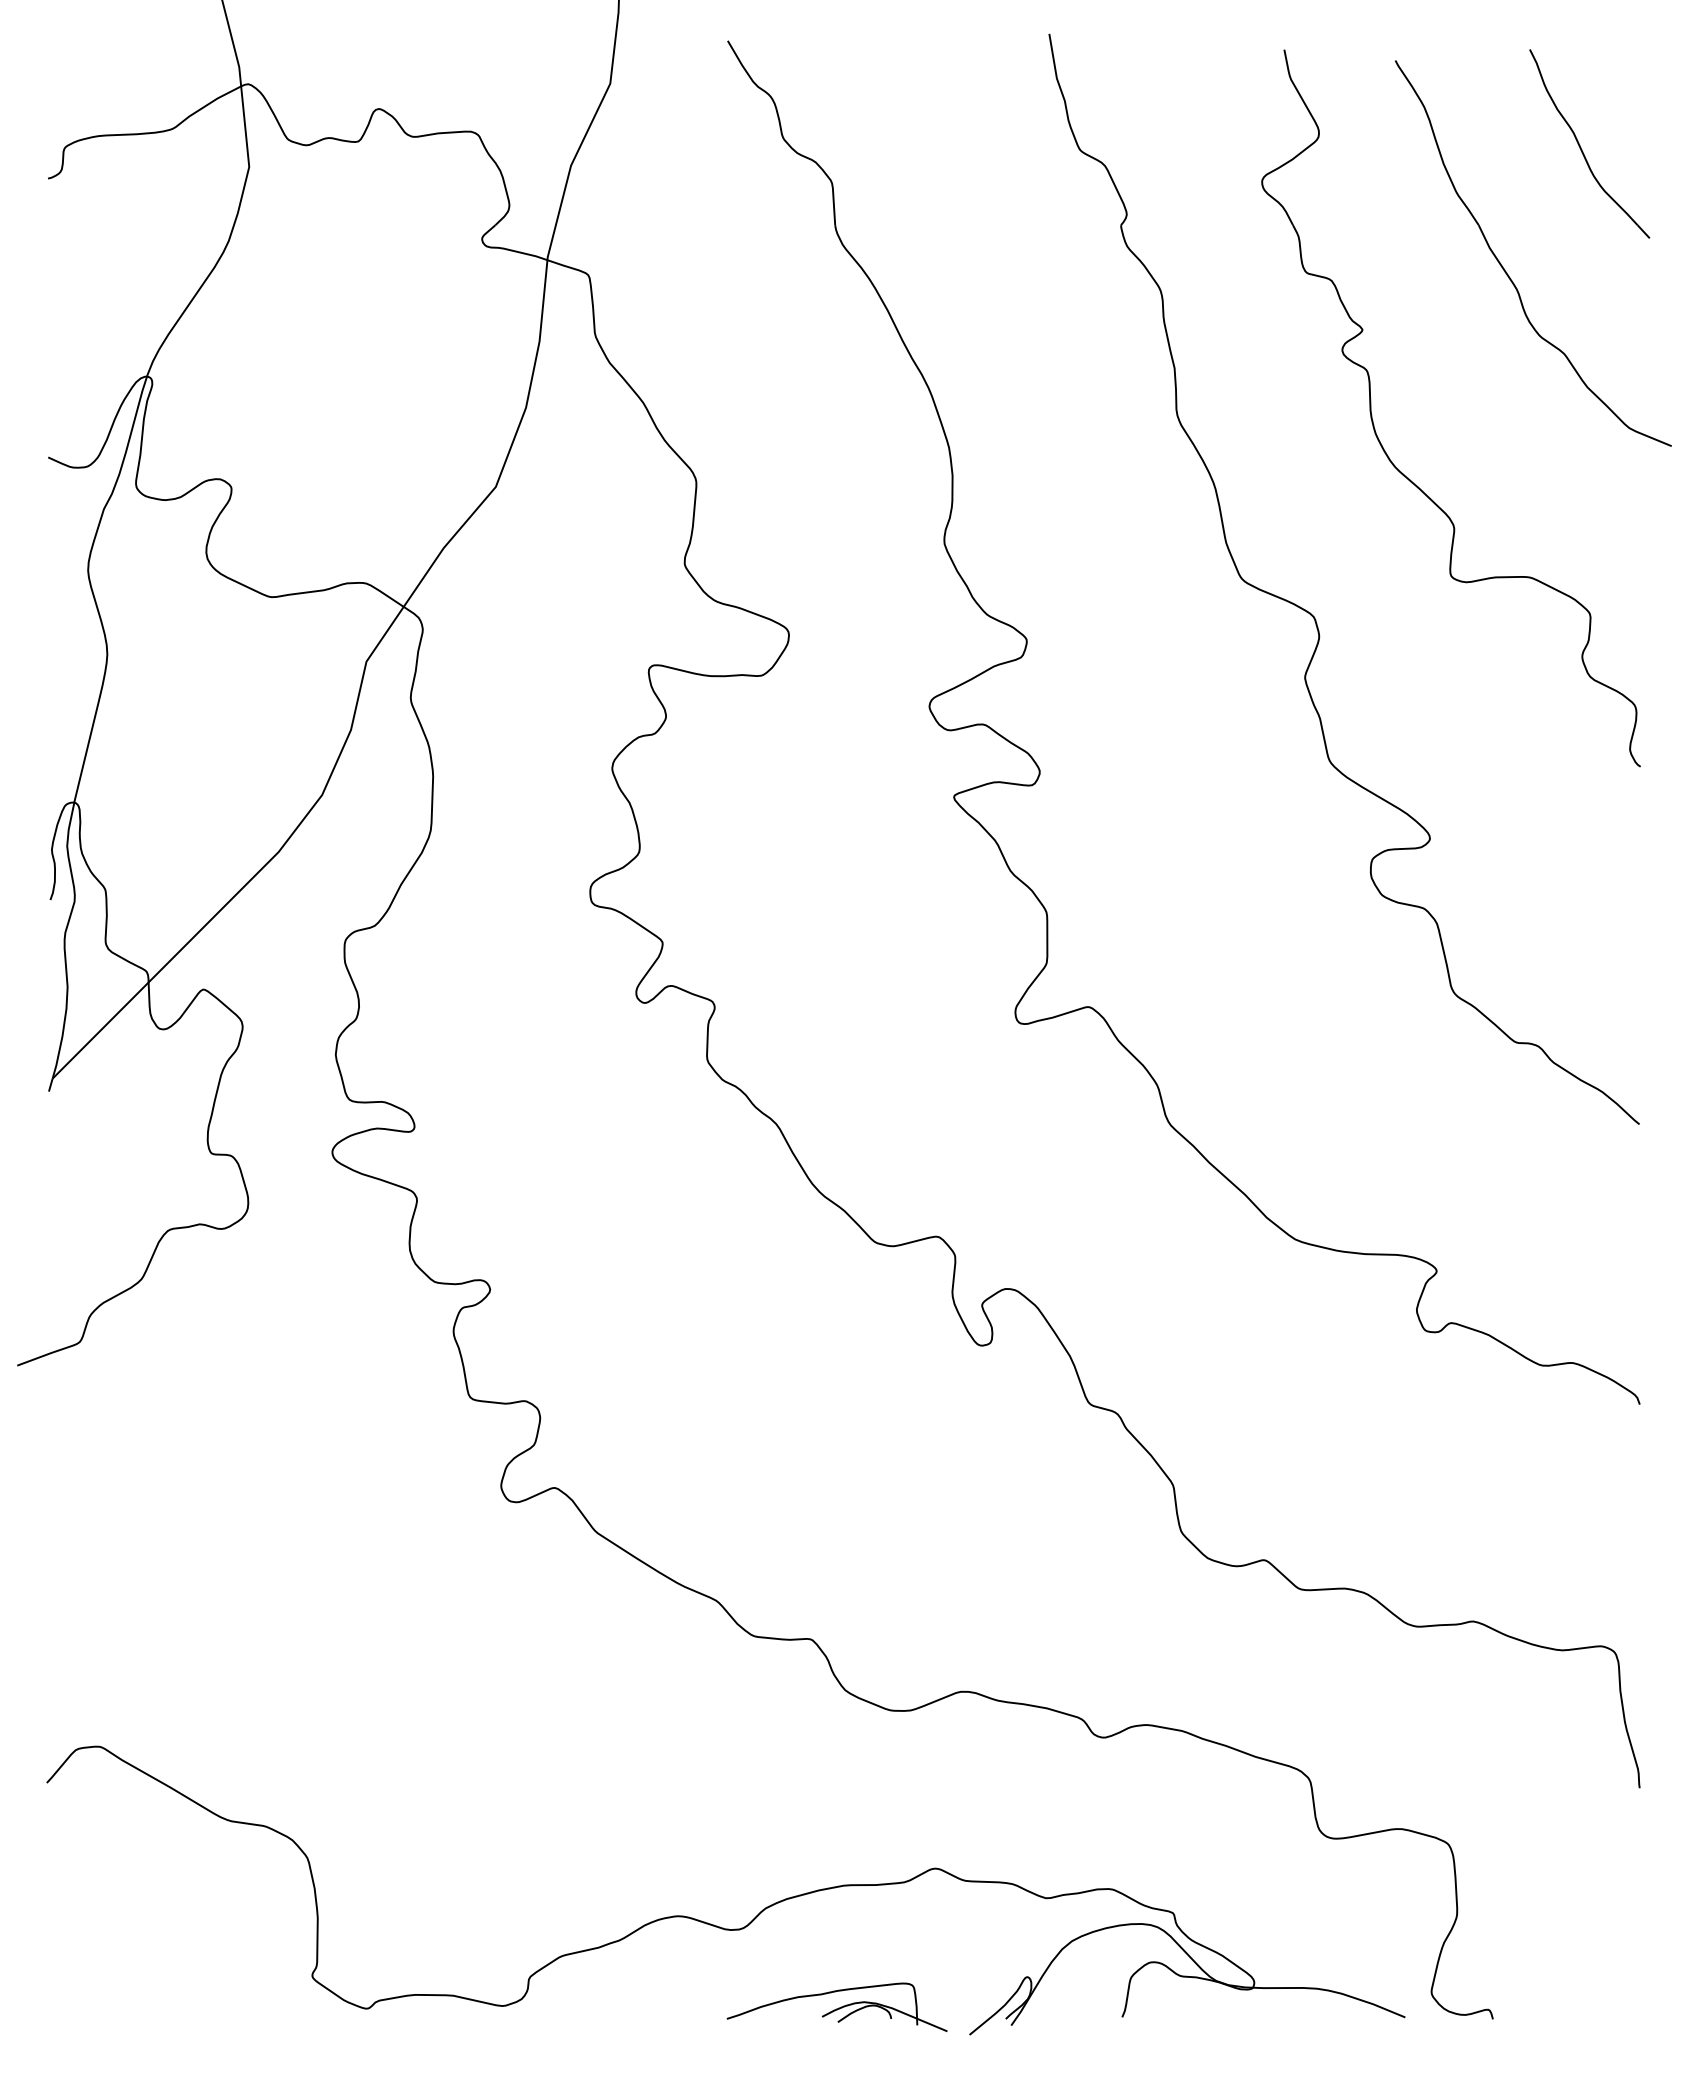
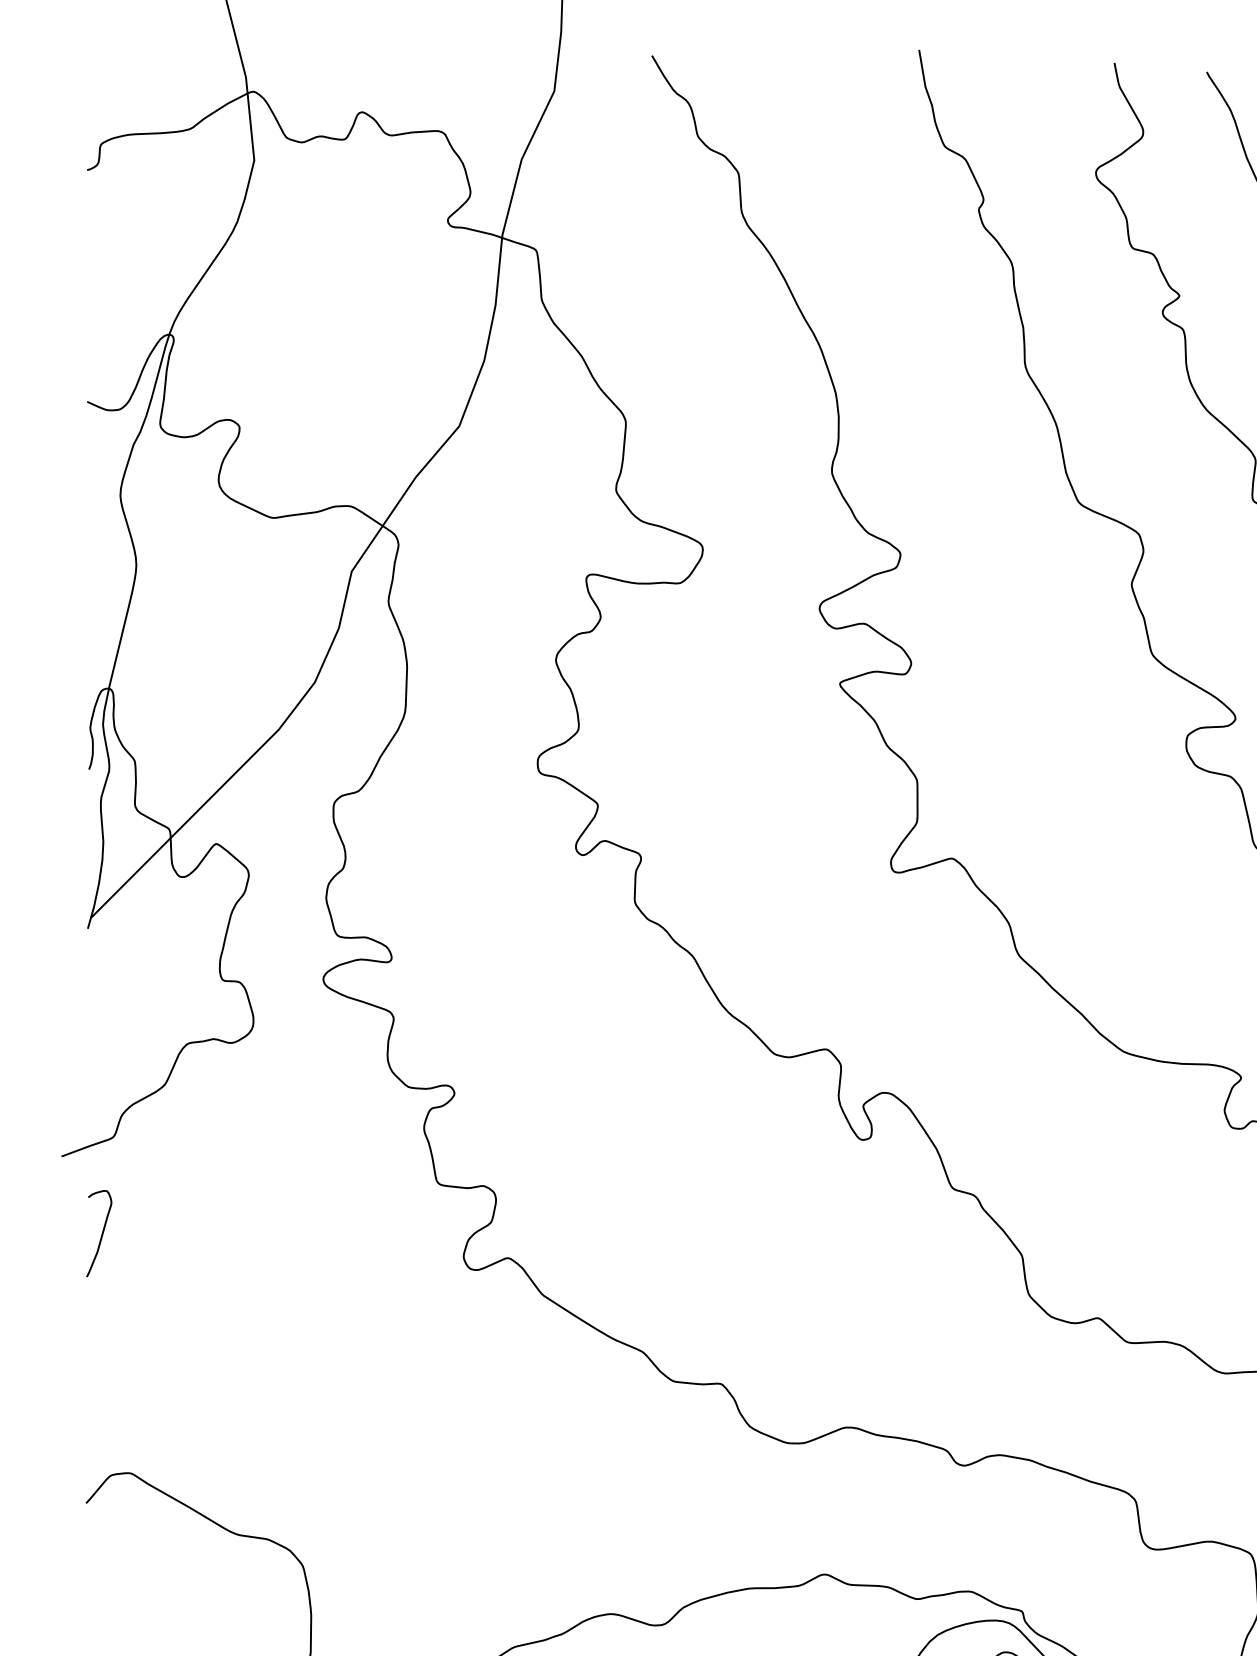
curve: (65, 1458) -> (101, 1233), added

